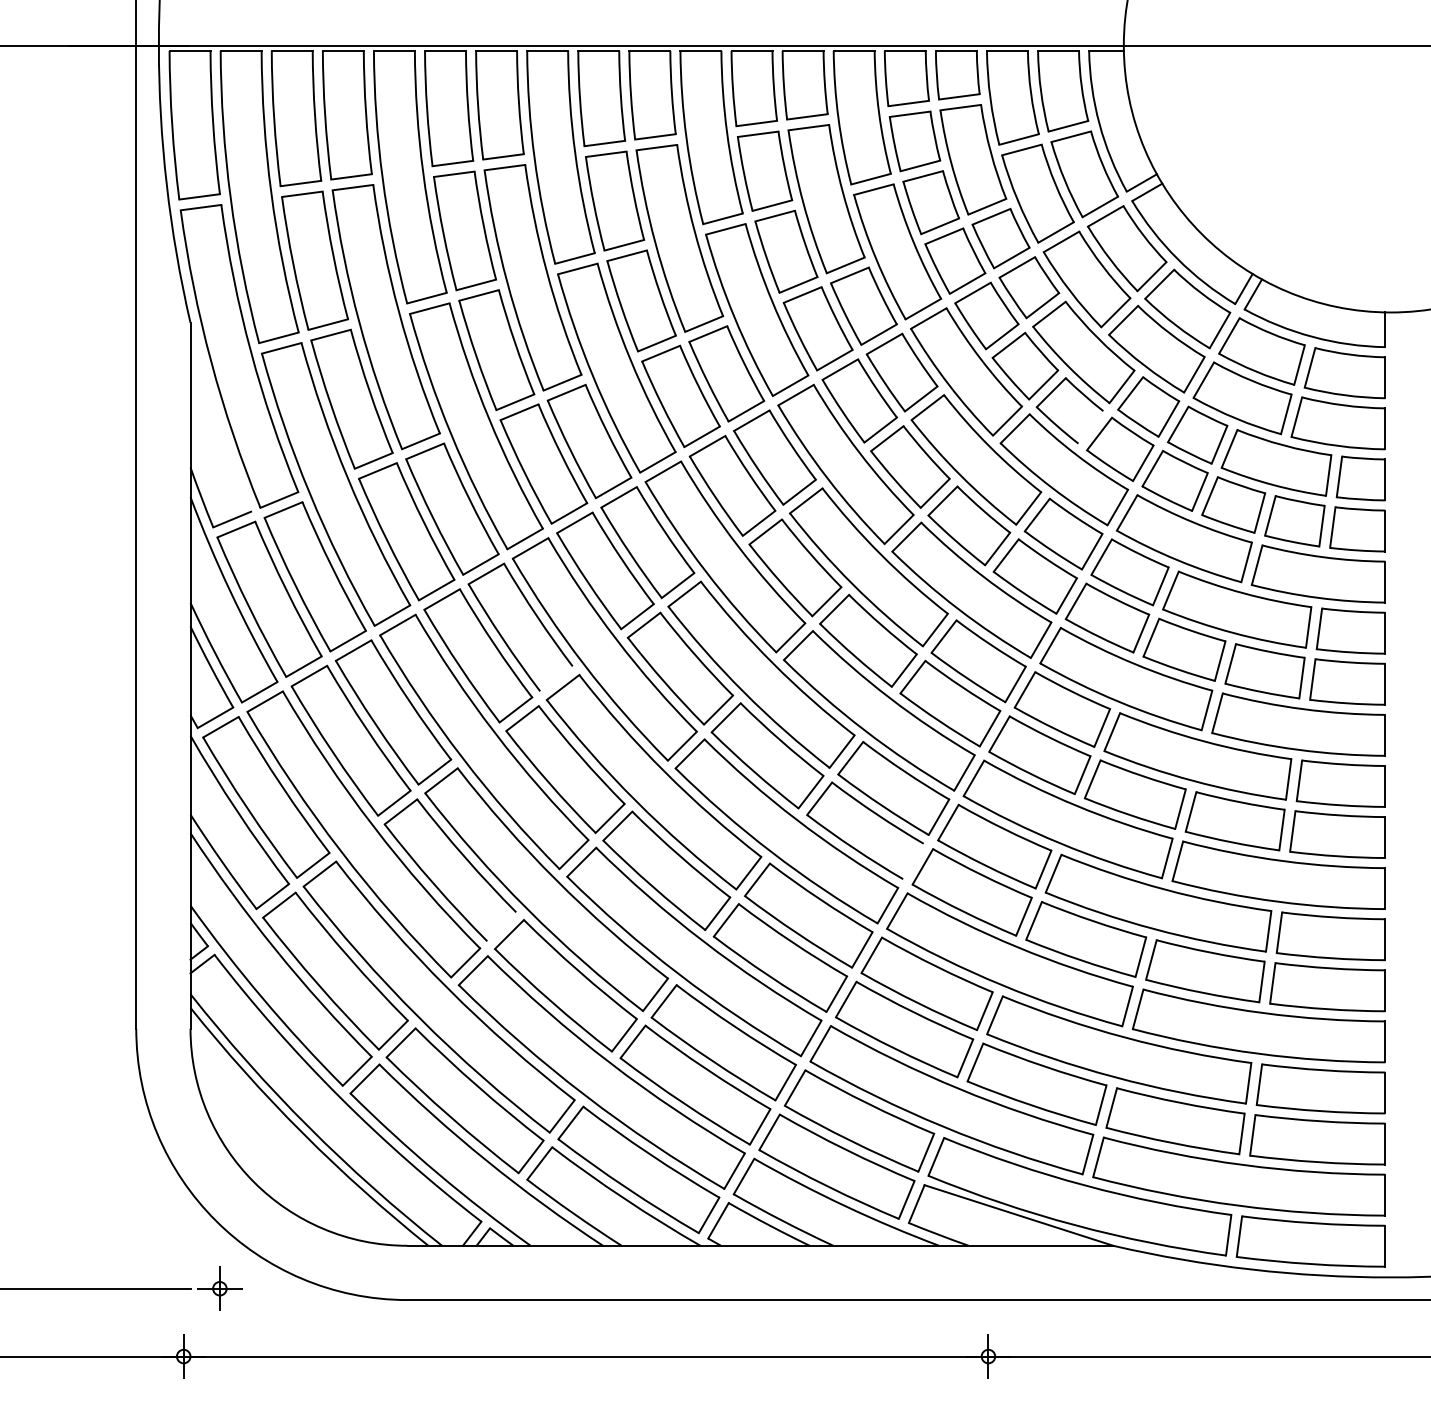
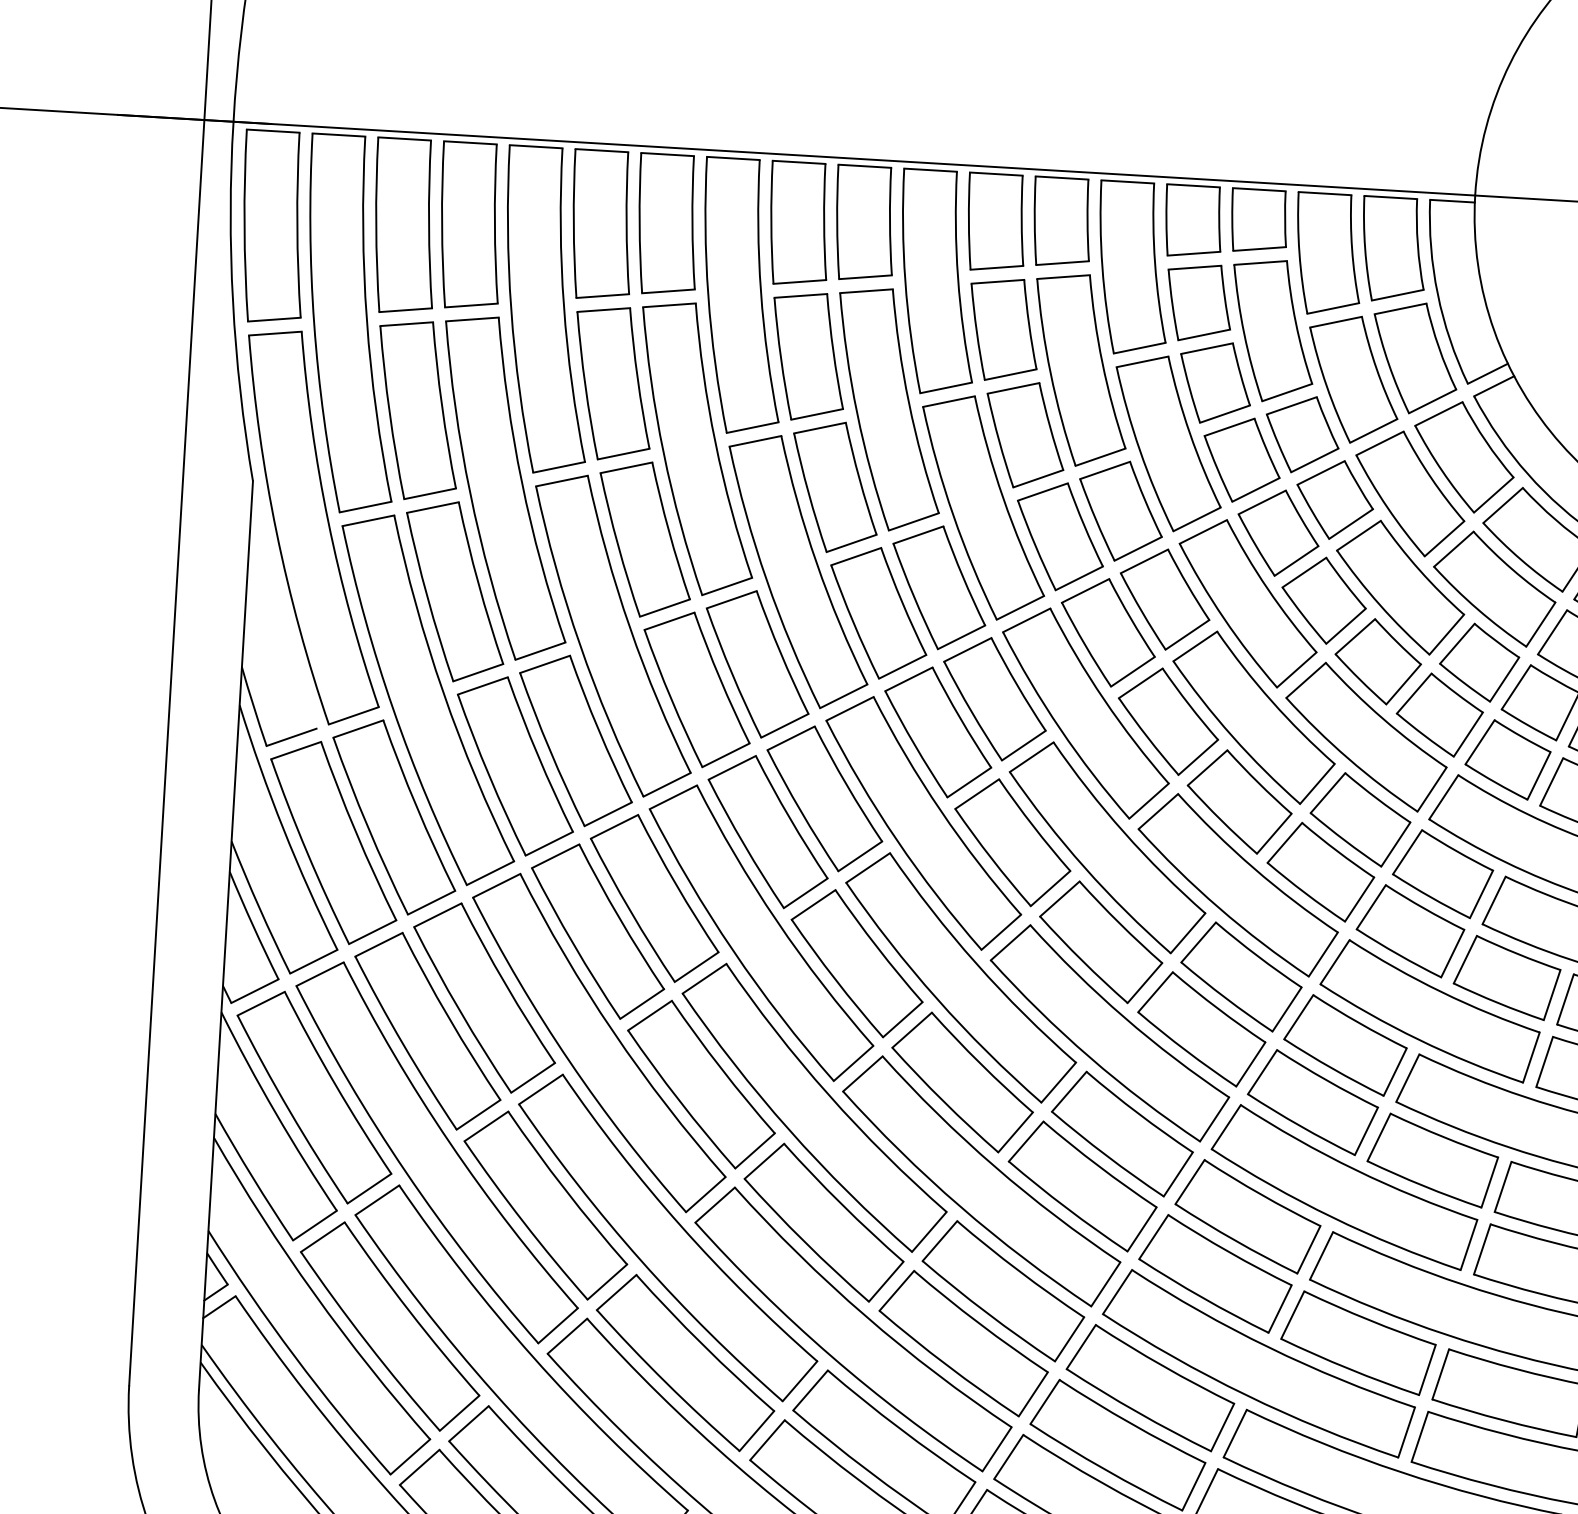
line: (1090, 427) -> (1403, 684), added
line: (556, 678) -> (696, 966), added
line: (913, 861) -> (1142, 1229), added
line: (501, 926) -> (607, 1281), added

